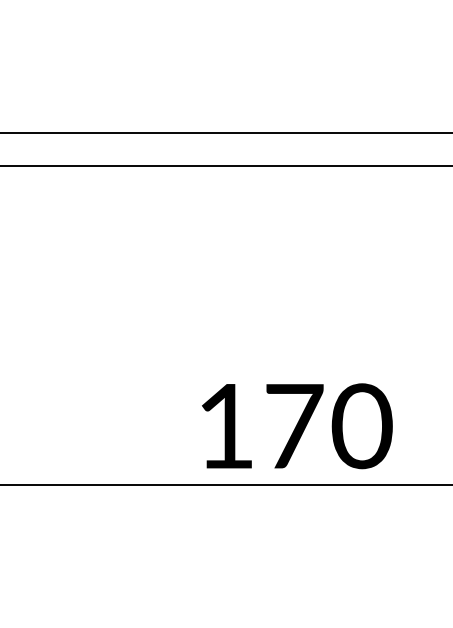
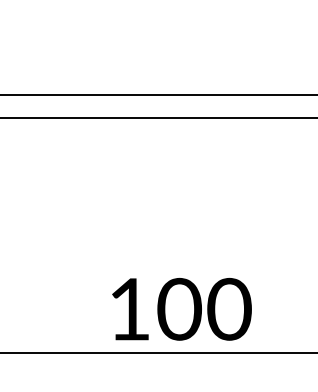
text: (293, 426) -> (179, 309), 170 -> 100

